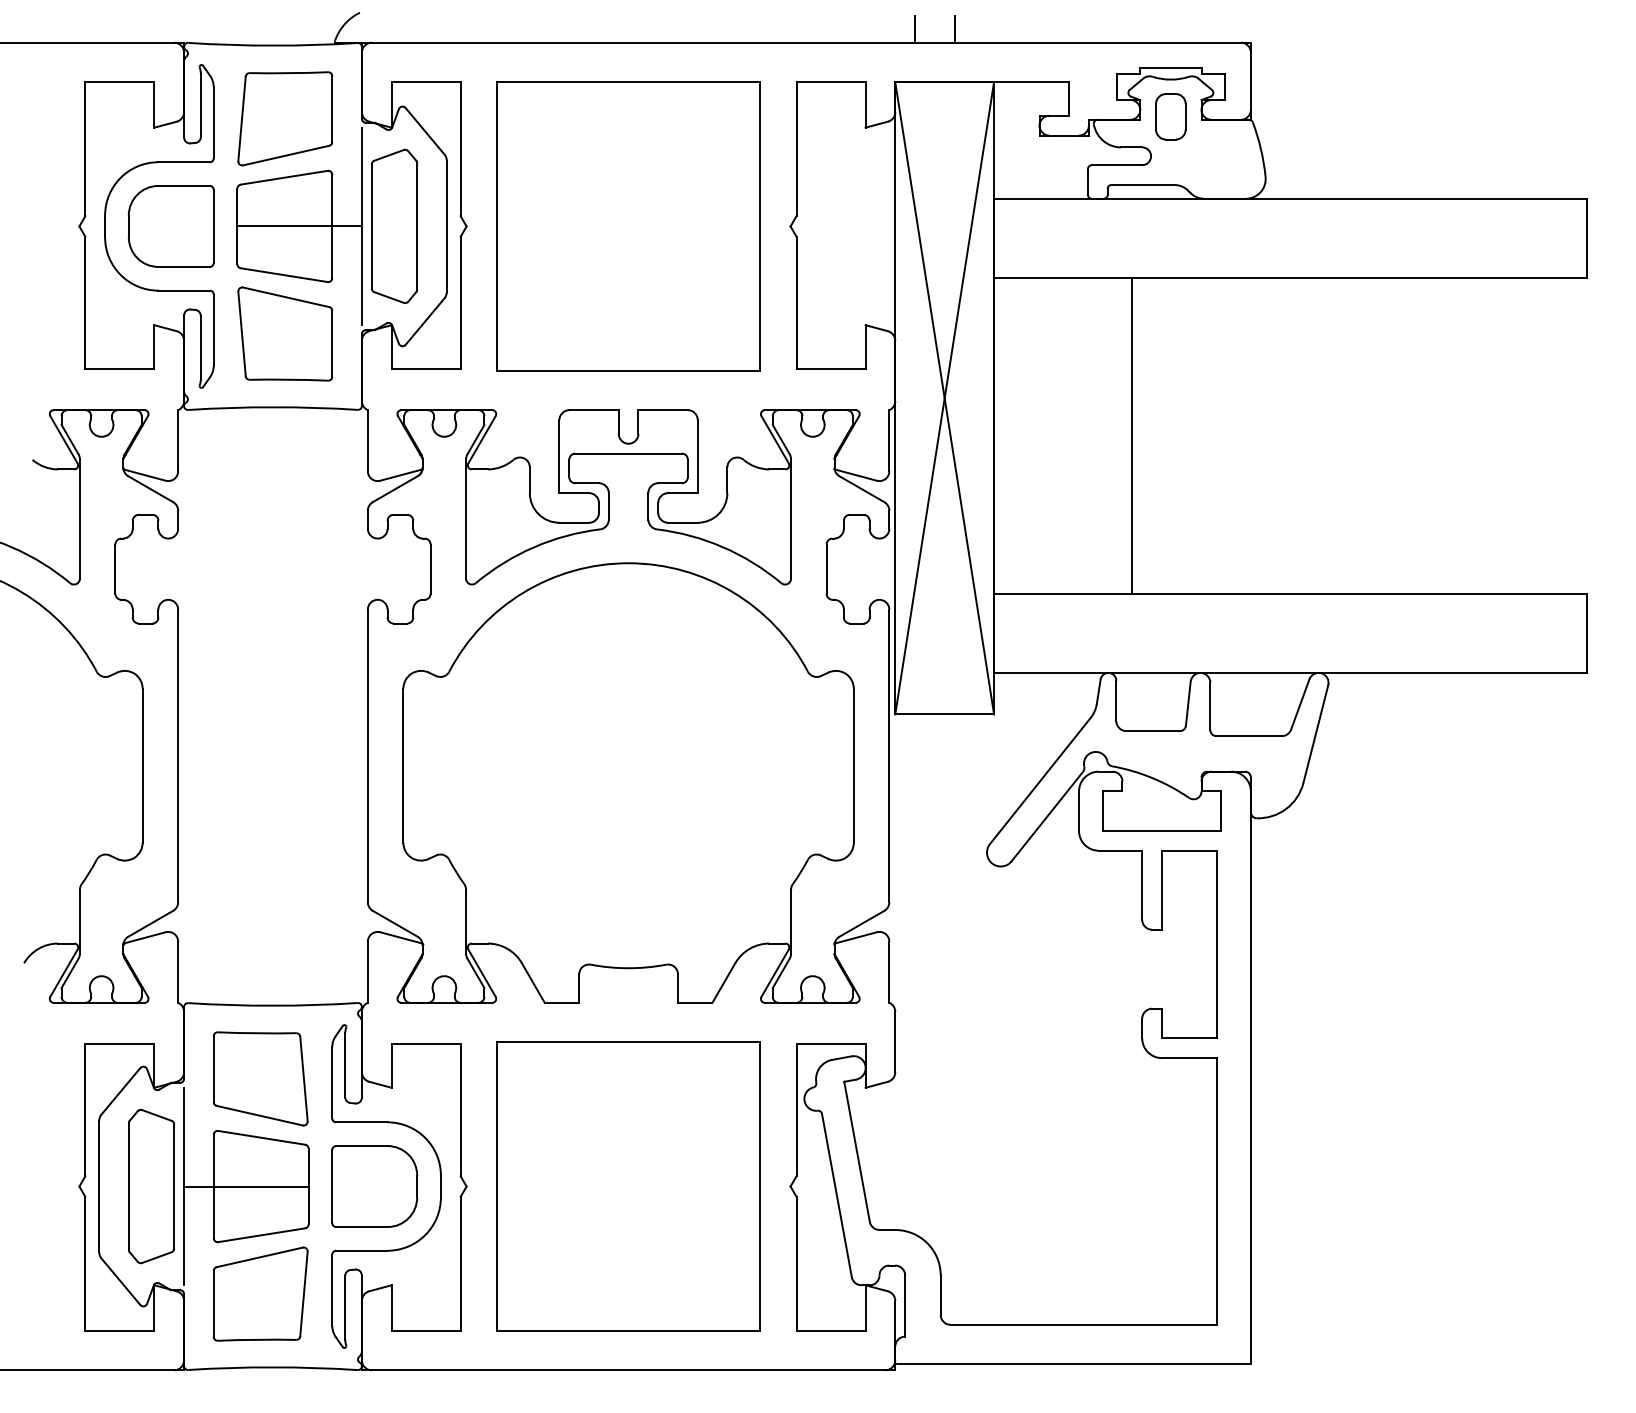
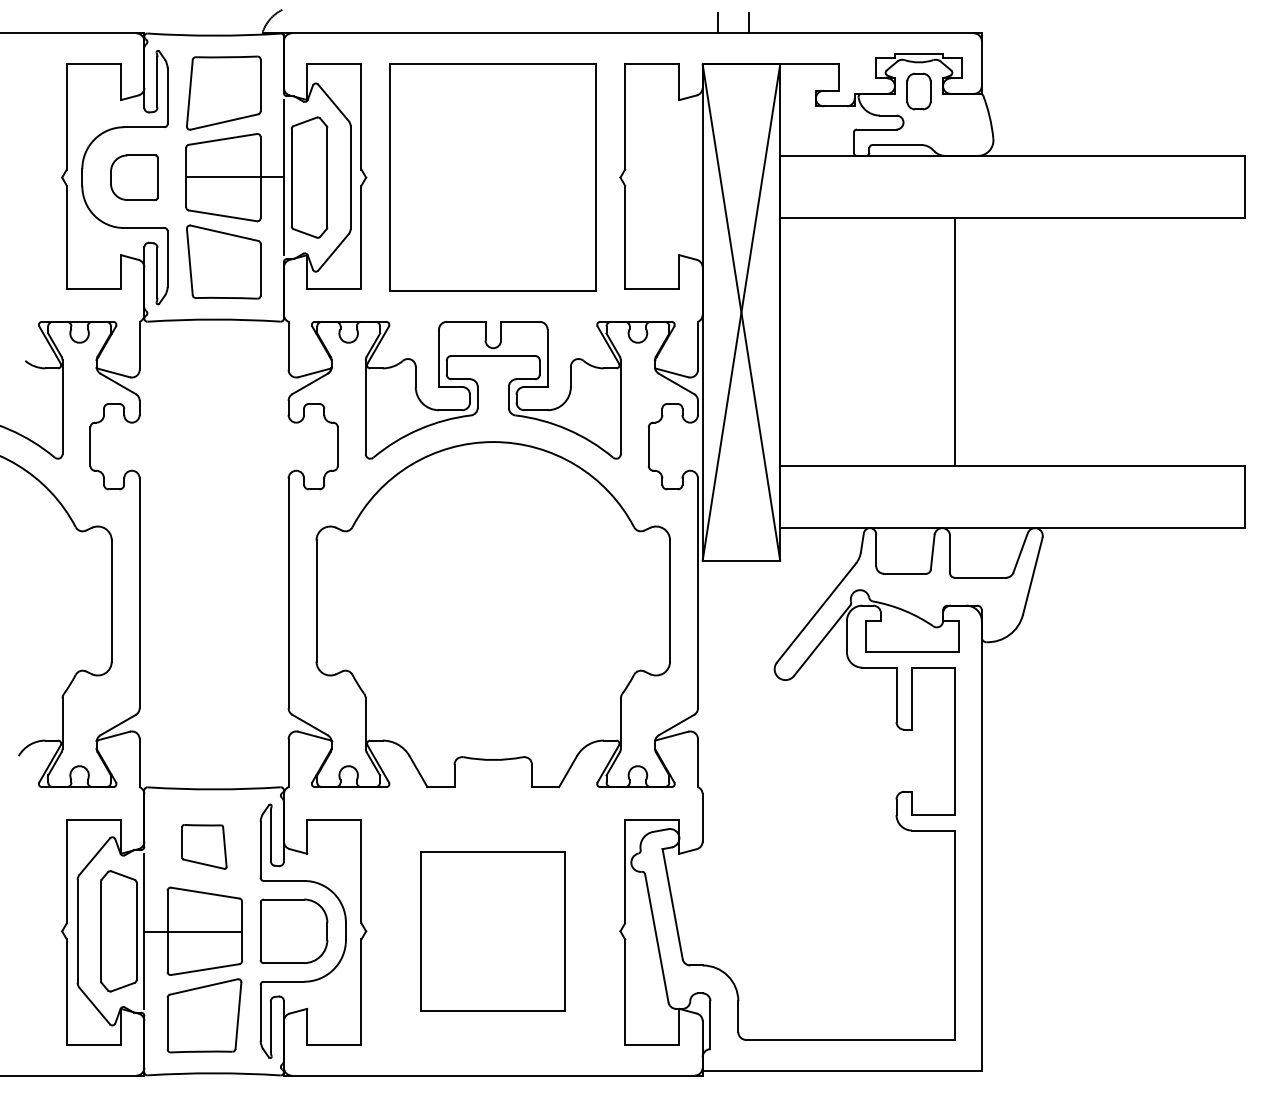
part: (171, 226) -> (134, 177), size x0.7
line: (1131, 435) -> (954, 341), moved
part: (260, 1078) -> (204, 846), size x0.6
part: (627, 1186) -> (492, 931), size x0.7

